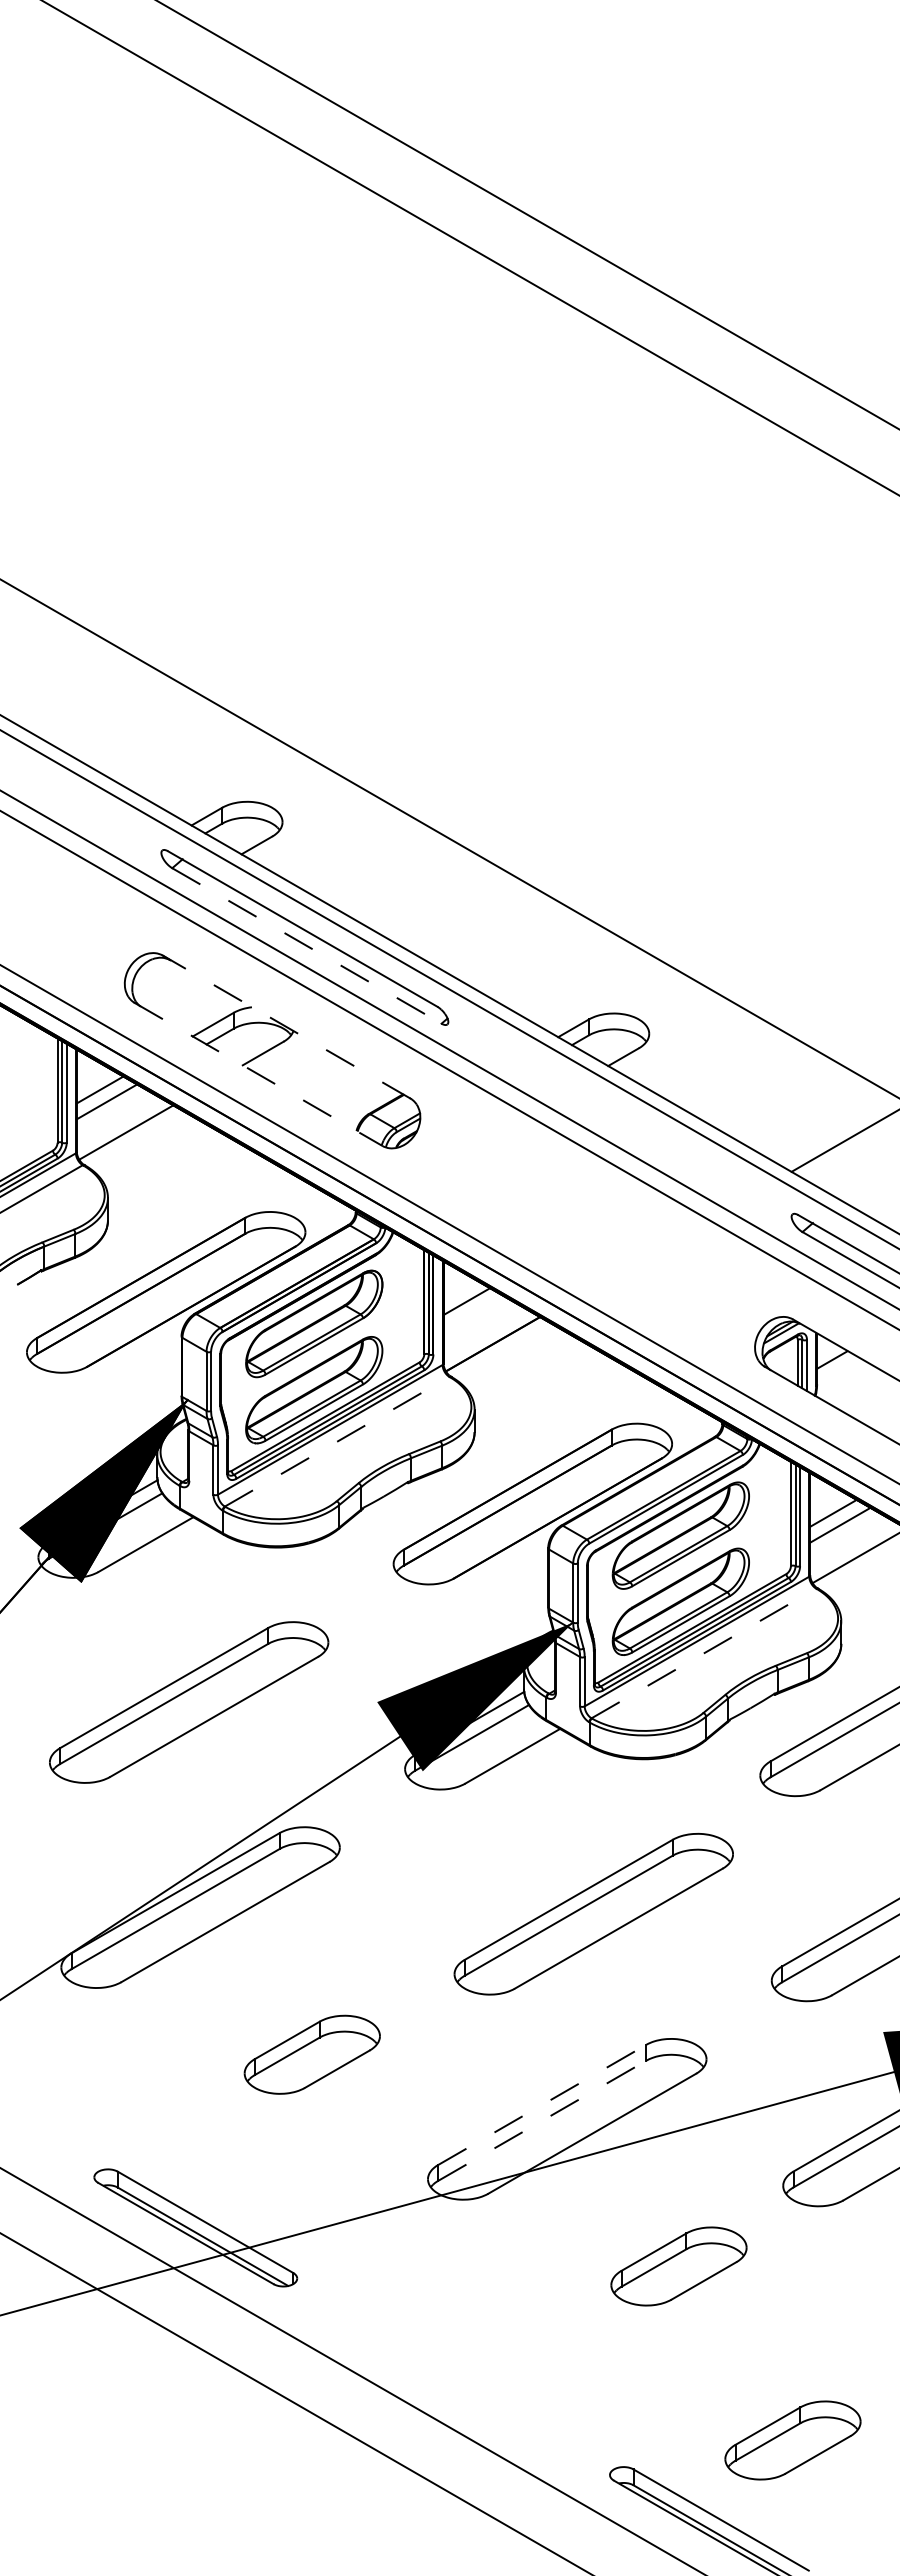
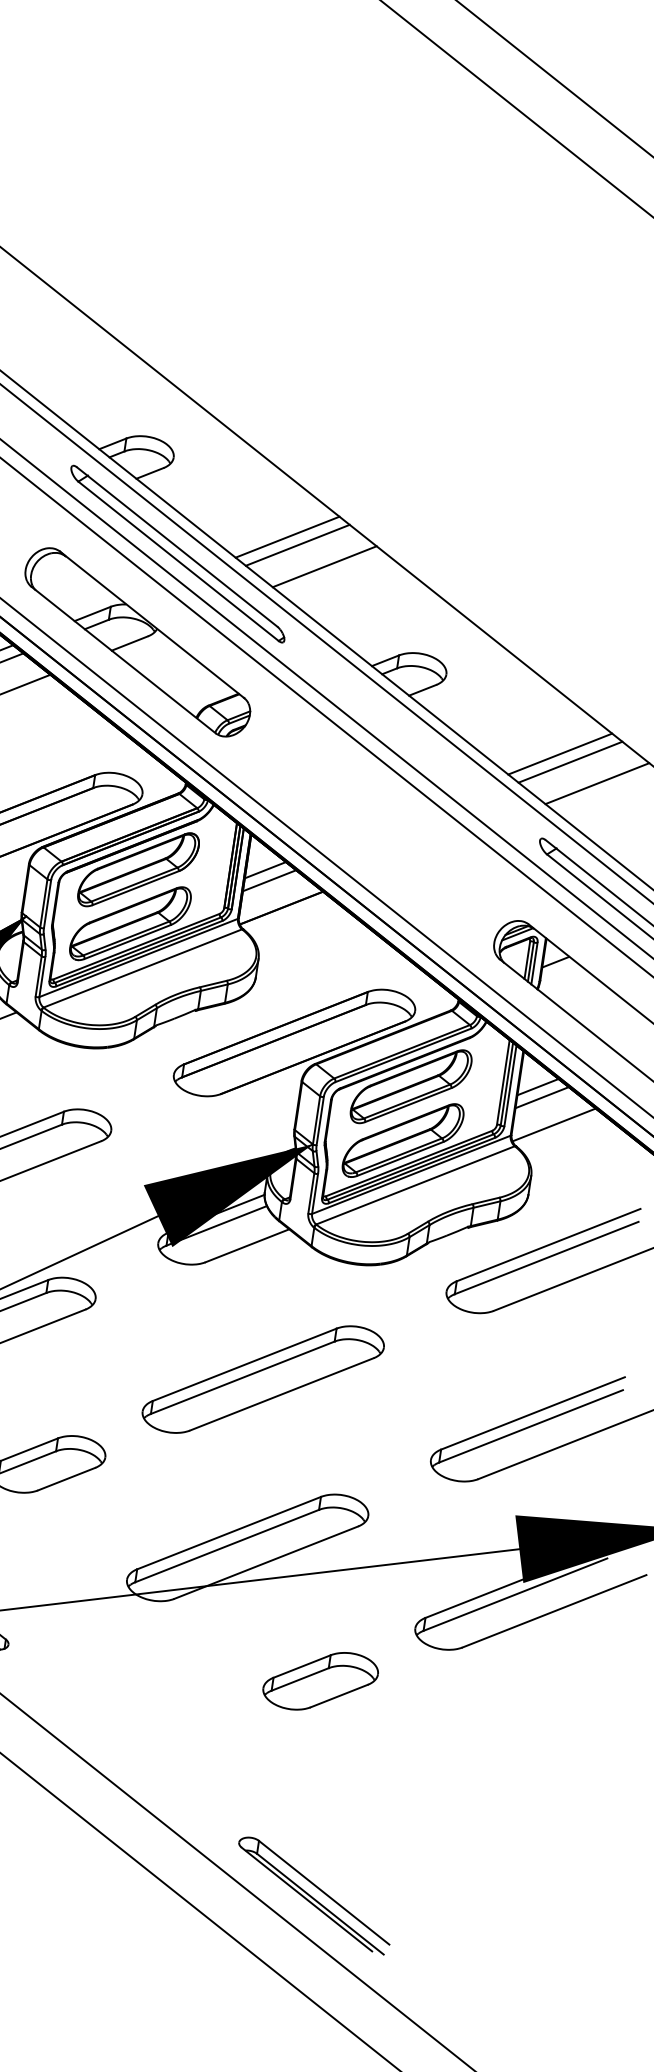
line: (433, 897) -> (287, 537), added
line: (447, 905) -> (297, 545), added
line: (483, 926) -> (324, 566), added
line: (307, 946) -> (178, 561), dashed -> solid
line: (286, 1027) -> (151, 625), dashed -> solid
line: (258, 1074) -> (123, 660), dashed -> solid
line: (800, 1109) -> (560, 754), added
line: (813, 1116) -> (570, 761), added
line: (473, 1313) -> (269, 880), added
line: (337, 1441) -> (143, 968), dashed -> solid
line: (703, 1653) -> (415, 1185), dashed -> solid
part: (593, 1913) -> (263, 1378), moved
line: (542, 2104) -> (229, 1532), dashed -> solid
line: (542, 2120) -> (227, 1545), dashed -> solid
part: (792, 2440) -> (391, 1836), removed

